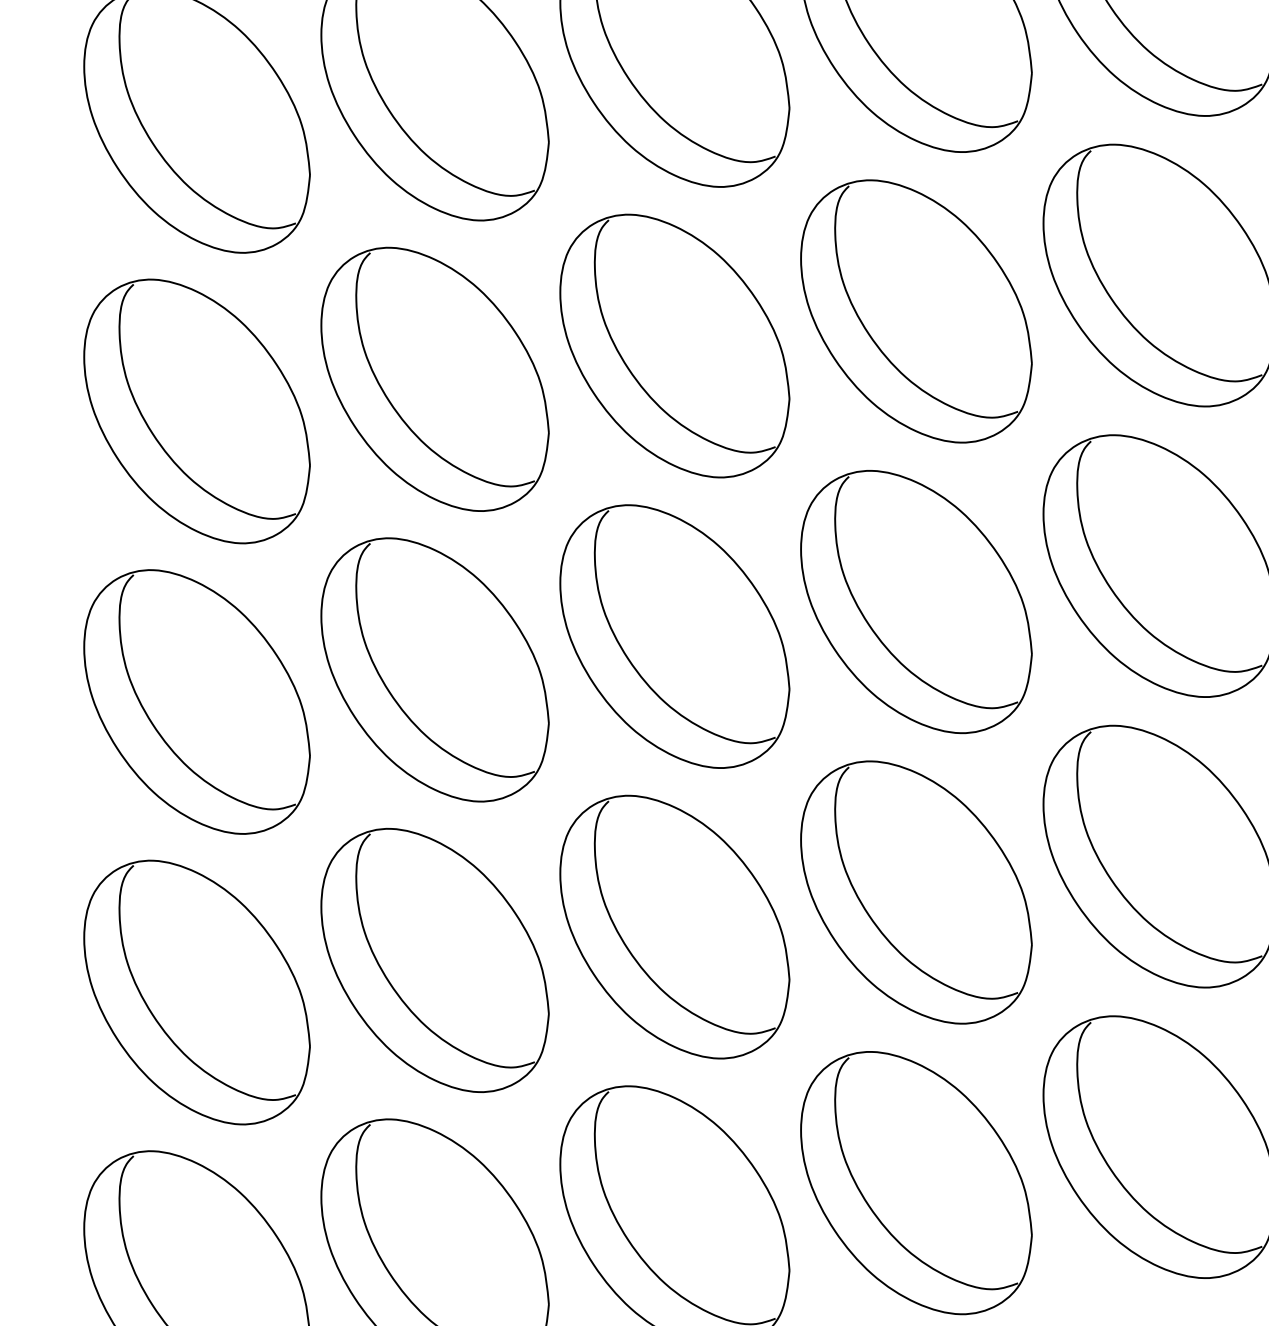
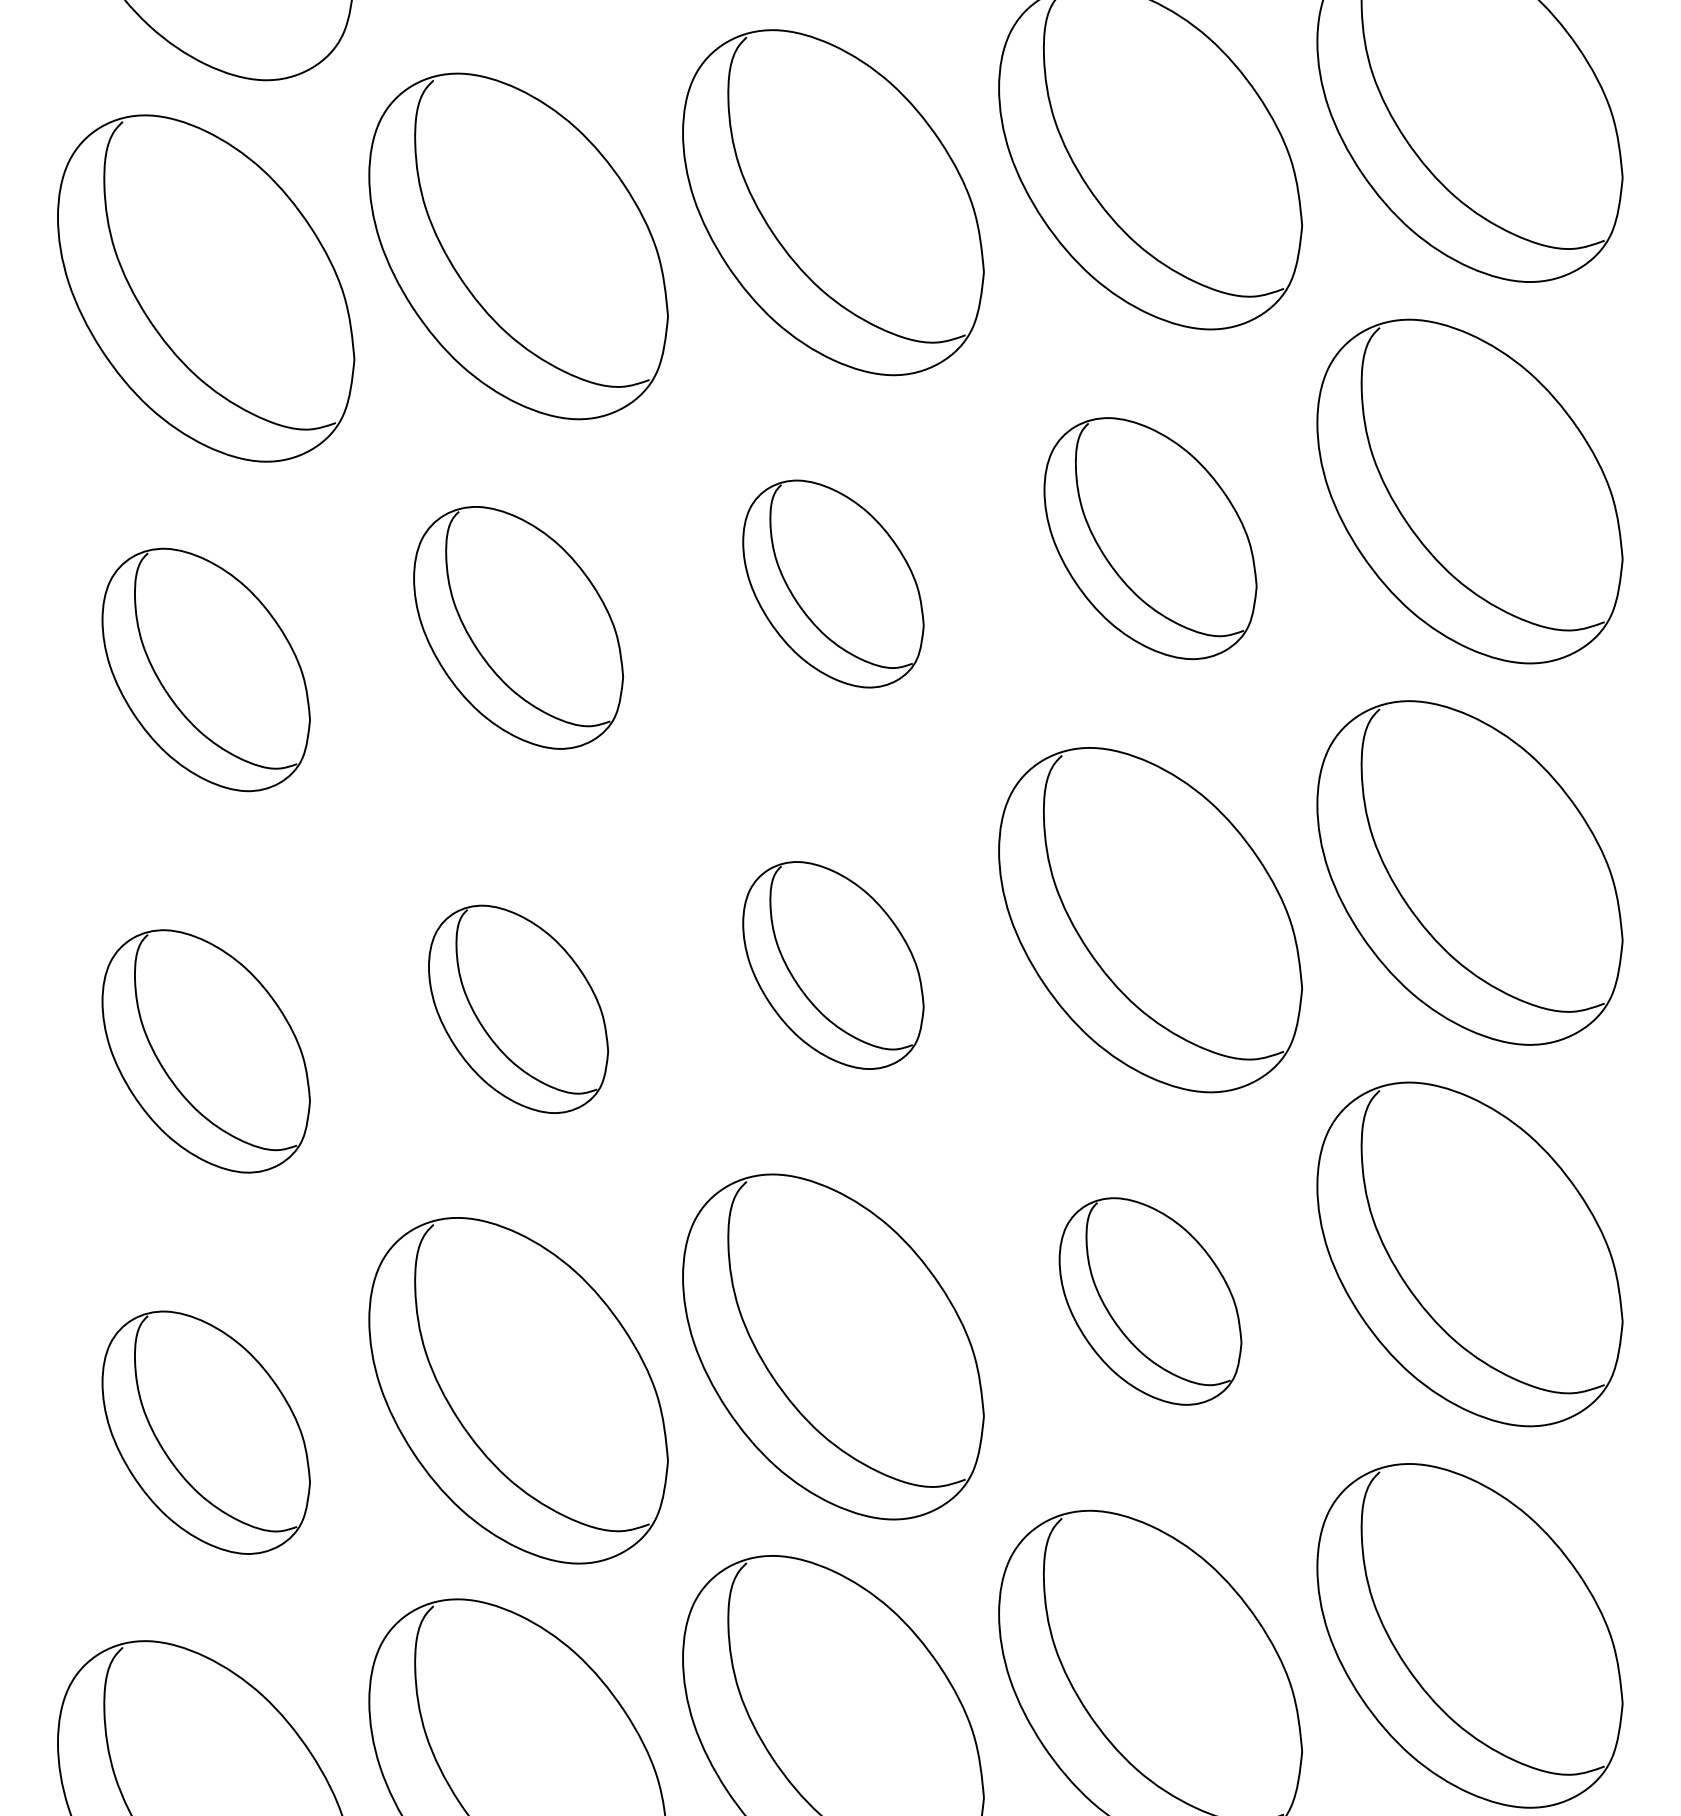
part: (916, 311) -> (1150, 538), size x0.7
part: (674, 345) -> (833, 583), size x0.6
part: (435, 379) -> (518, 627), size x0.7
part: (197, 411) -> (206, 669), size x0.7
part: (674, 636) -> (833, 965), size x0.6
part: (435, 670) -> (518, 1009), size x0.6
part: (197, 702) -> (206, 1051), size x0.7
part: (916, 892) -> (1150, 1301), size x0.6
part: (197, 992) -> (206, 1432), size x0.7

